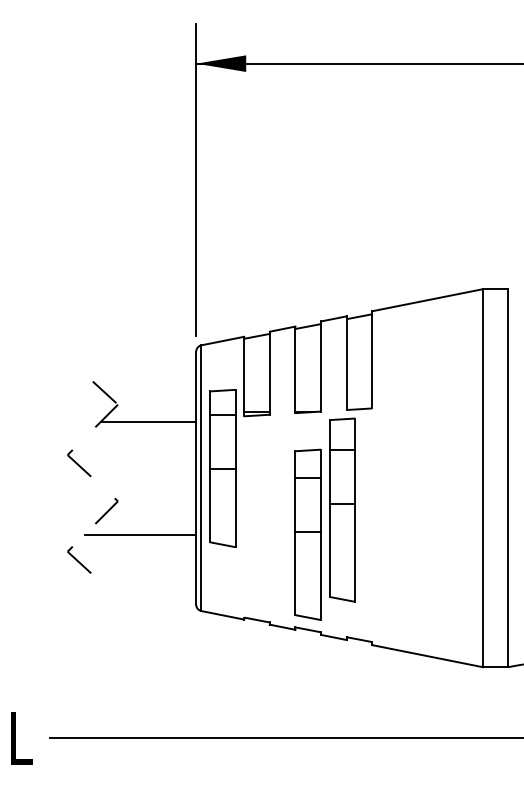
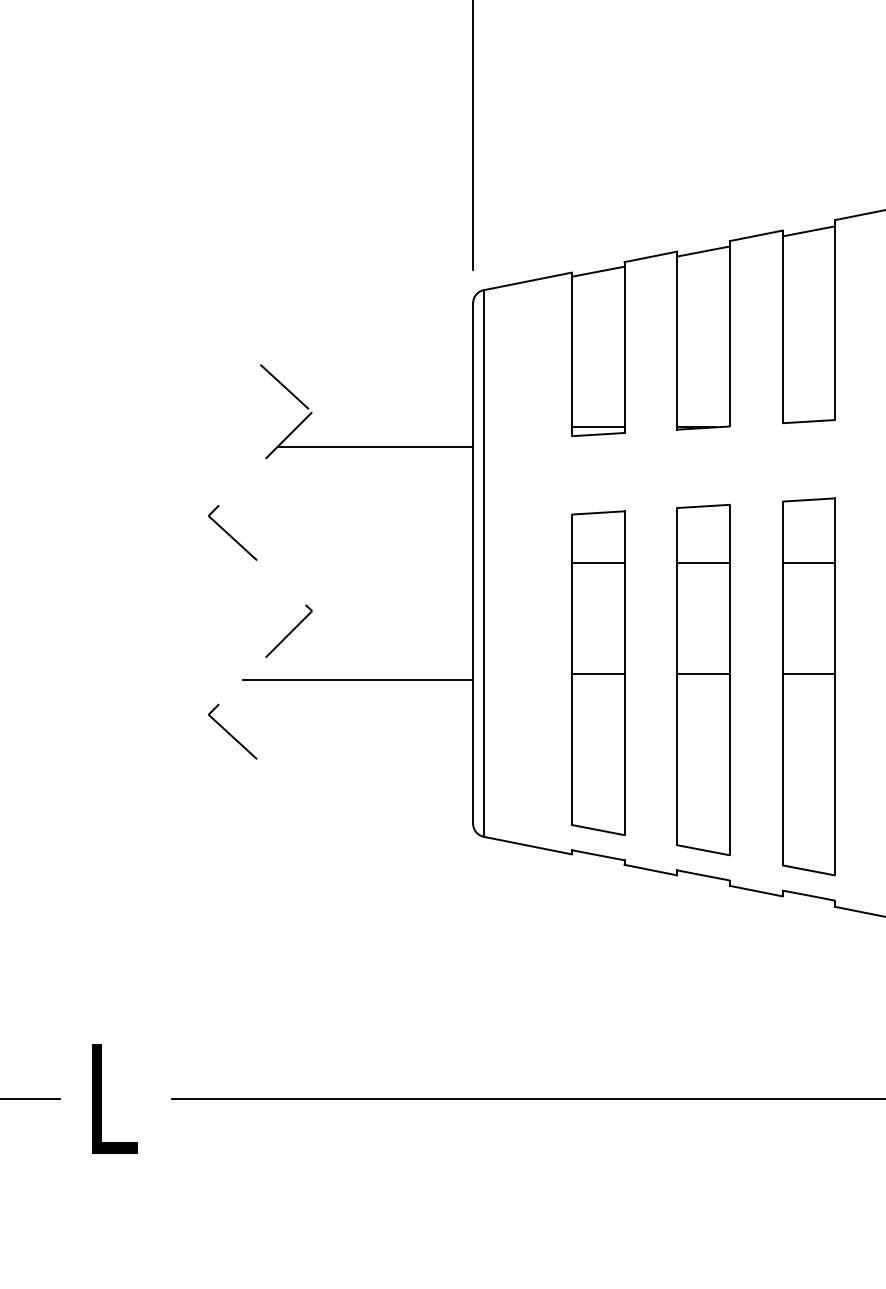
part: (222, 468) -> (597, 673), moved
part: (342, 509) -> (808, 685), moved

